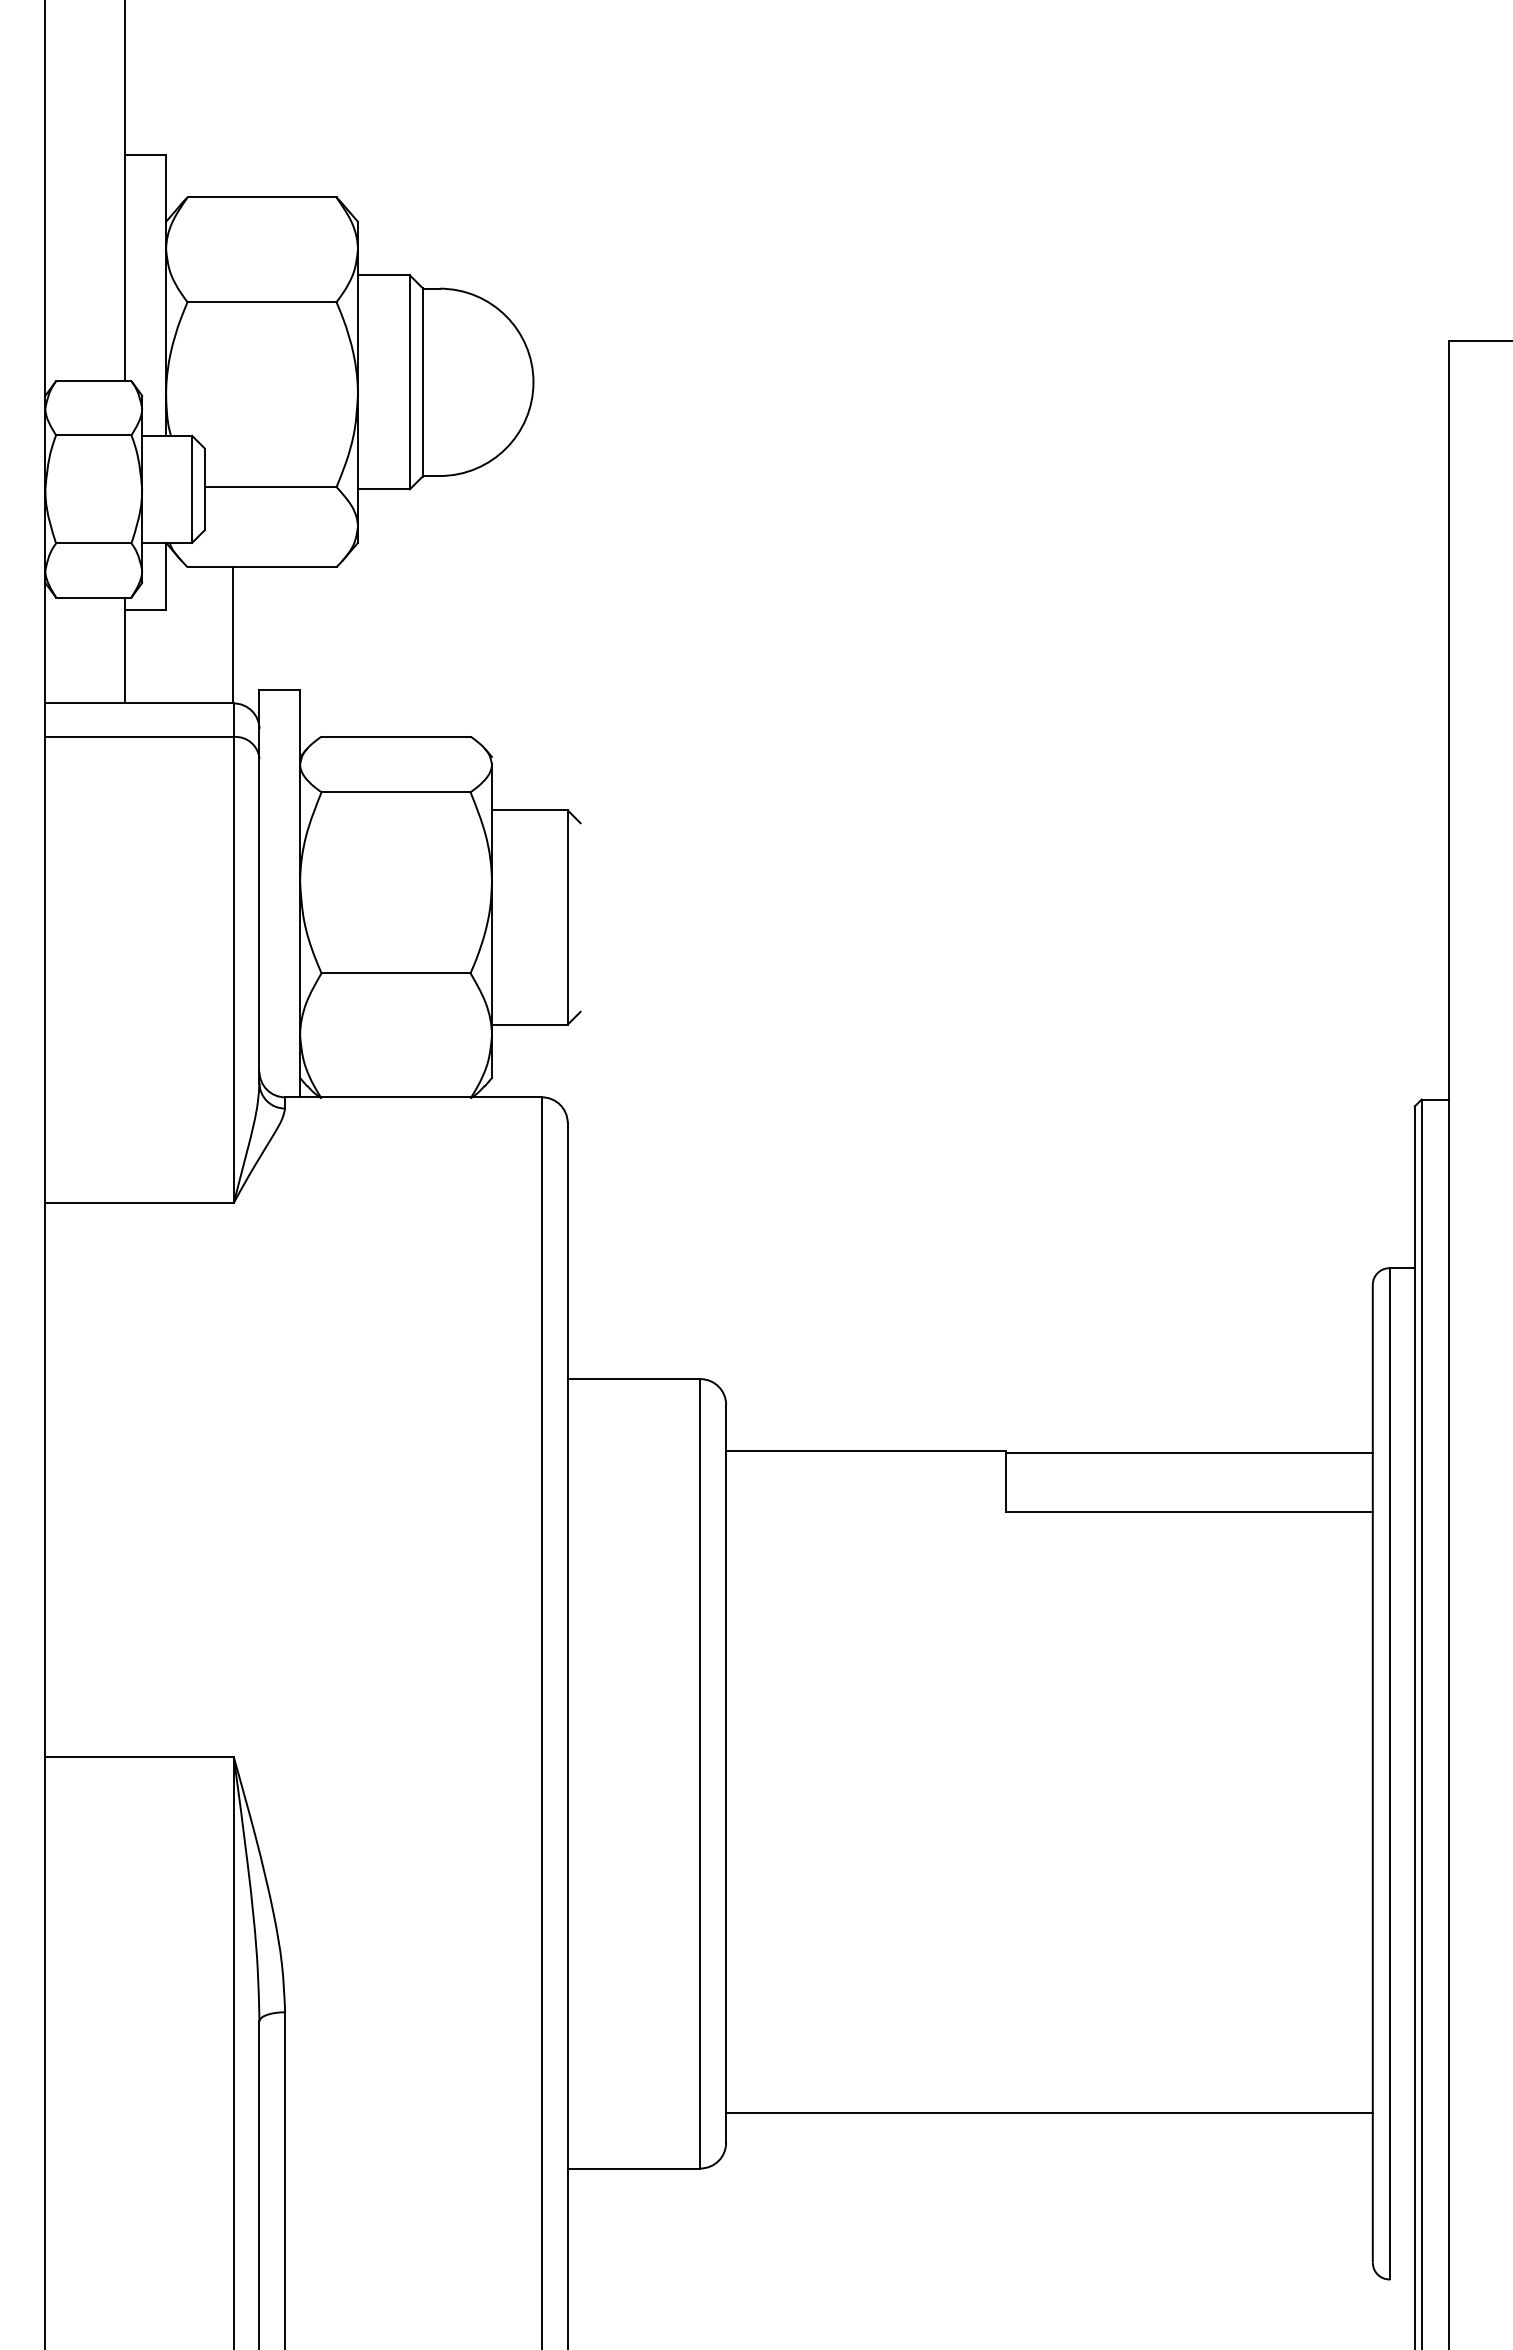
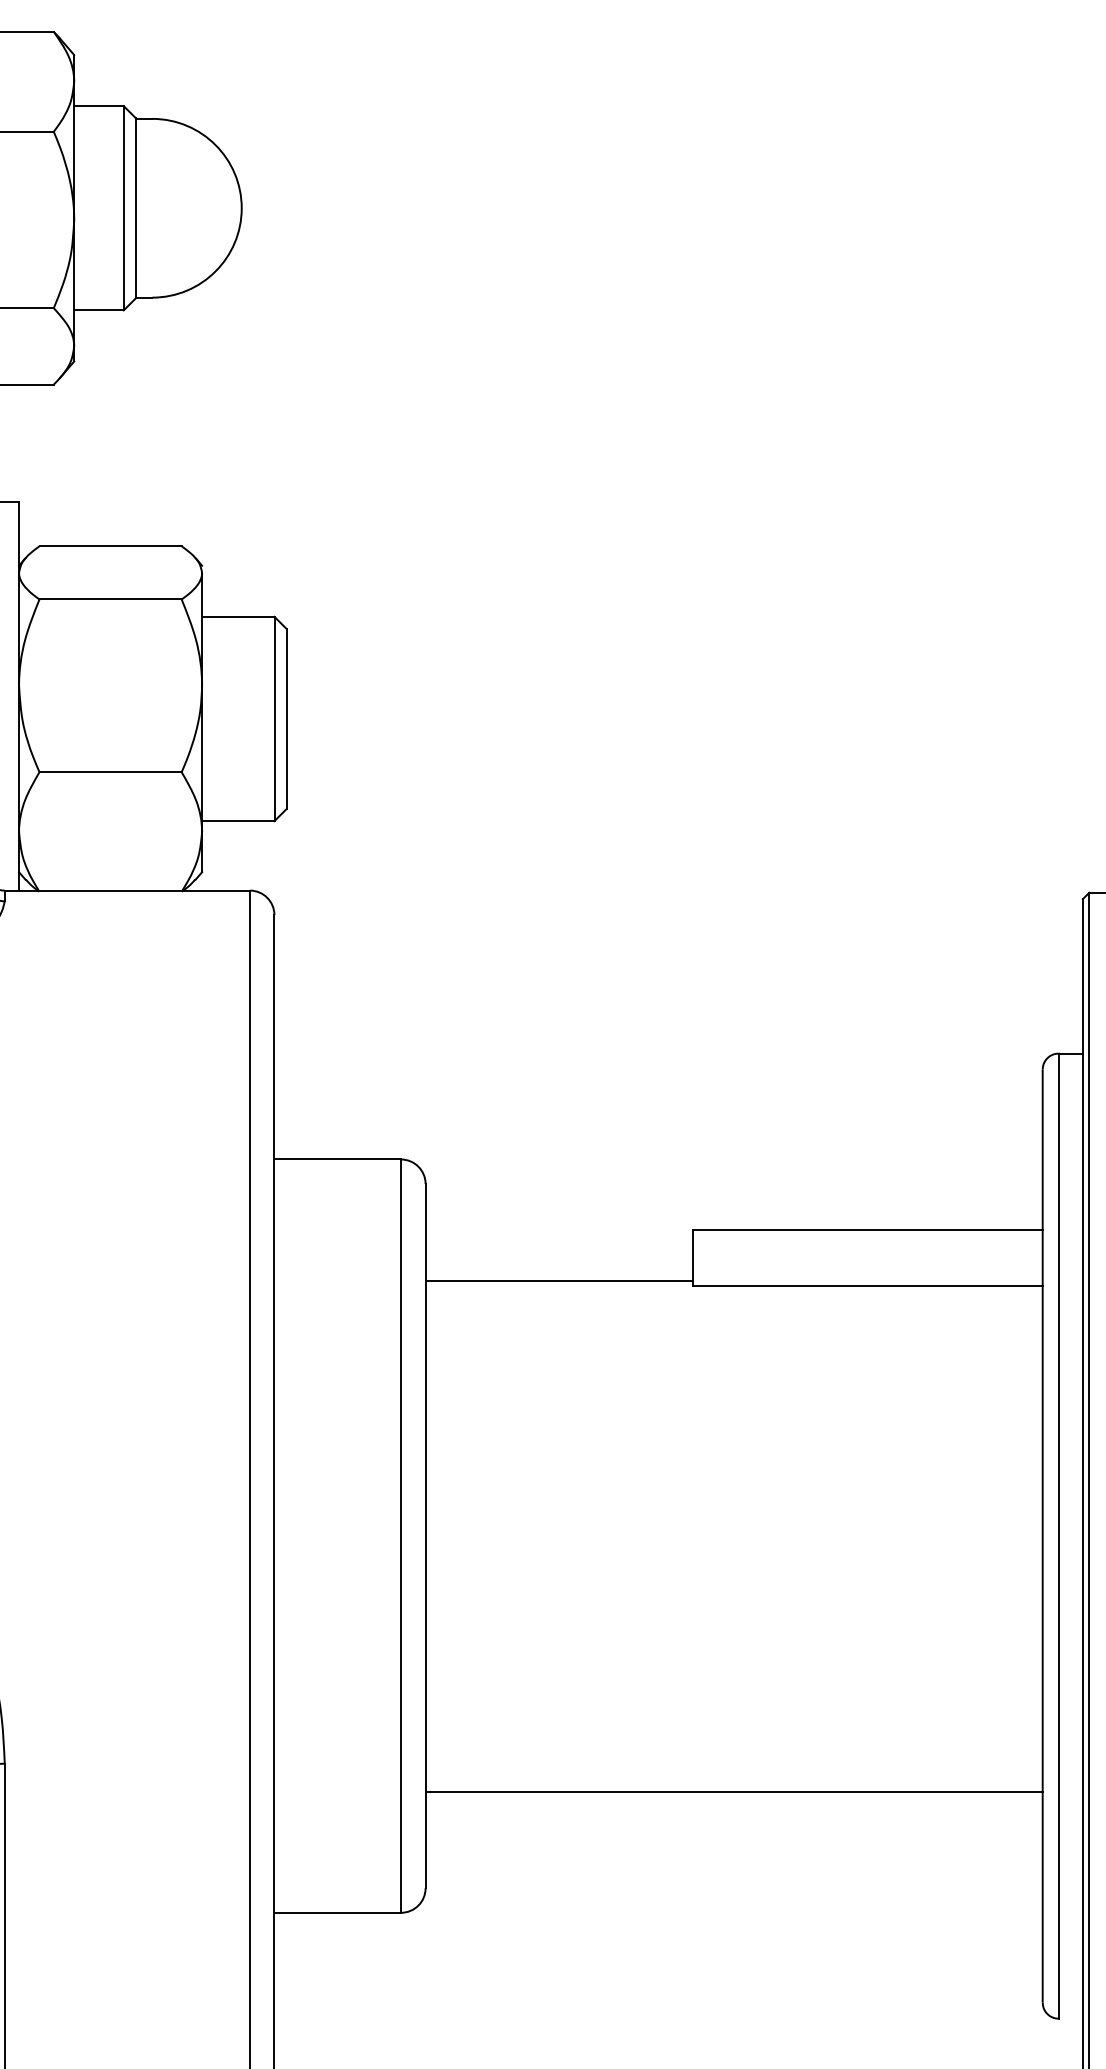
line: (580, 917) -> (286, 718), added
line: (866, 1451) -> (559, 1281), moved
line: (1049, 2113) -> (734, 1791), moved

